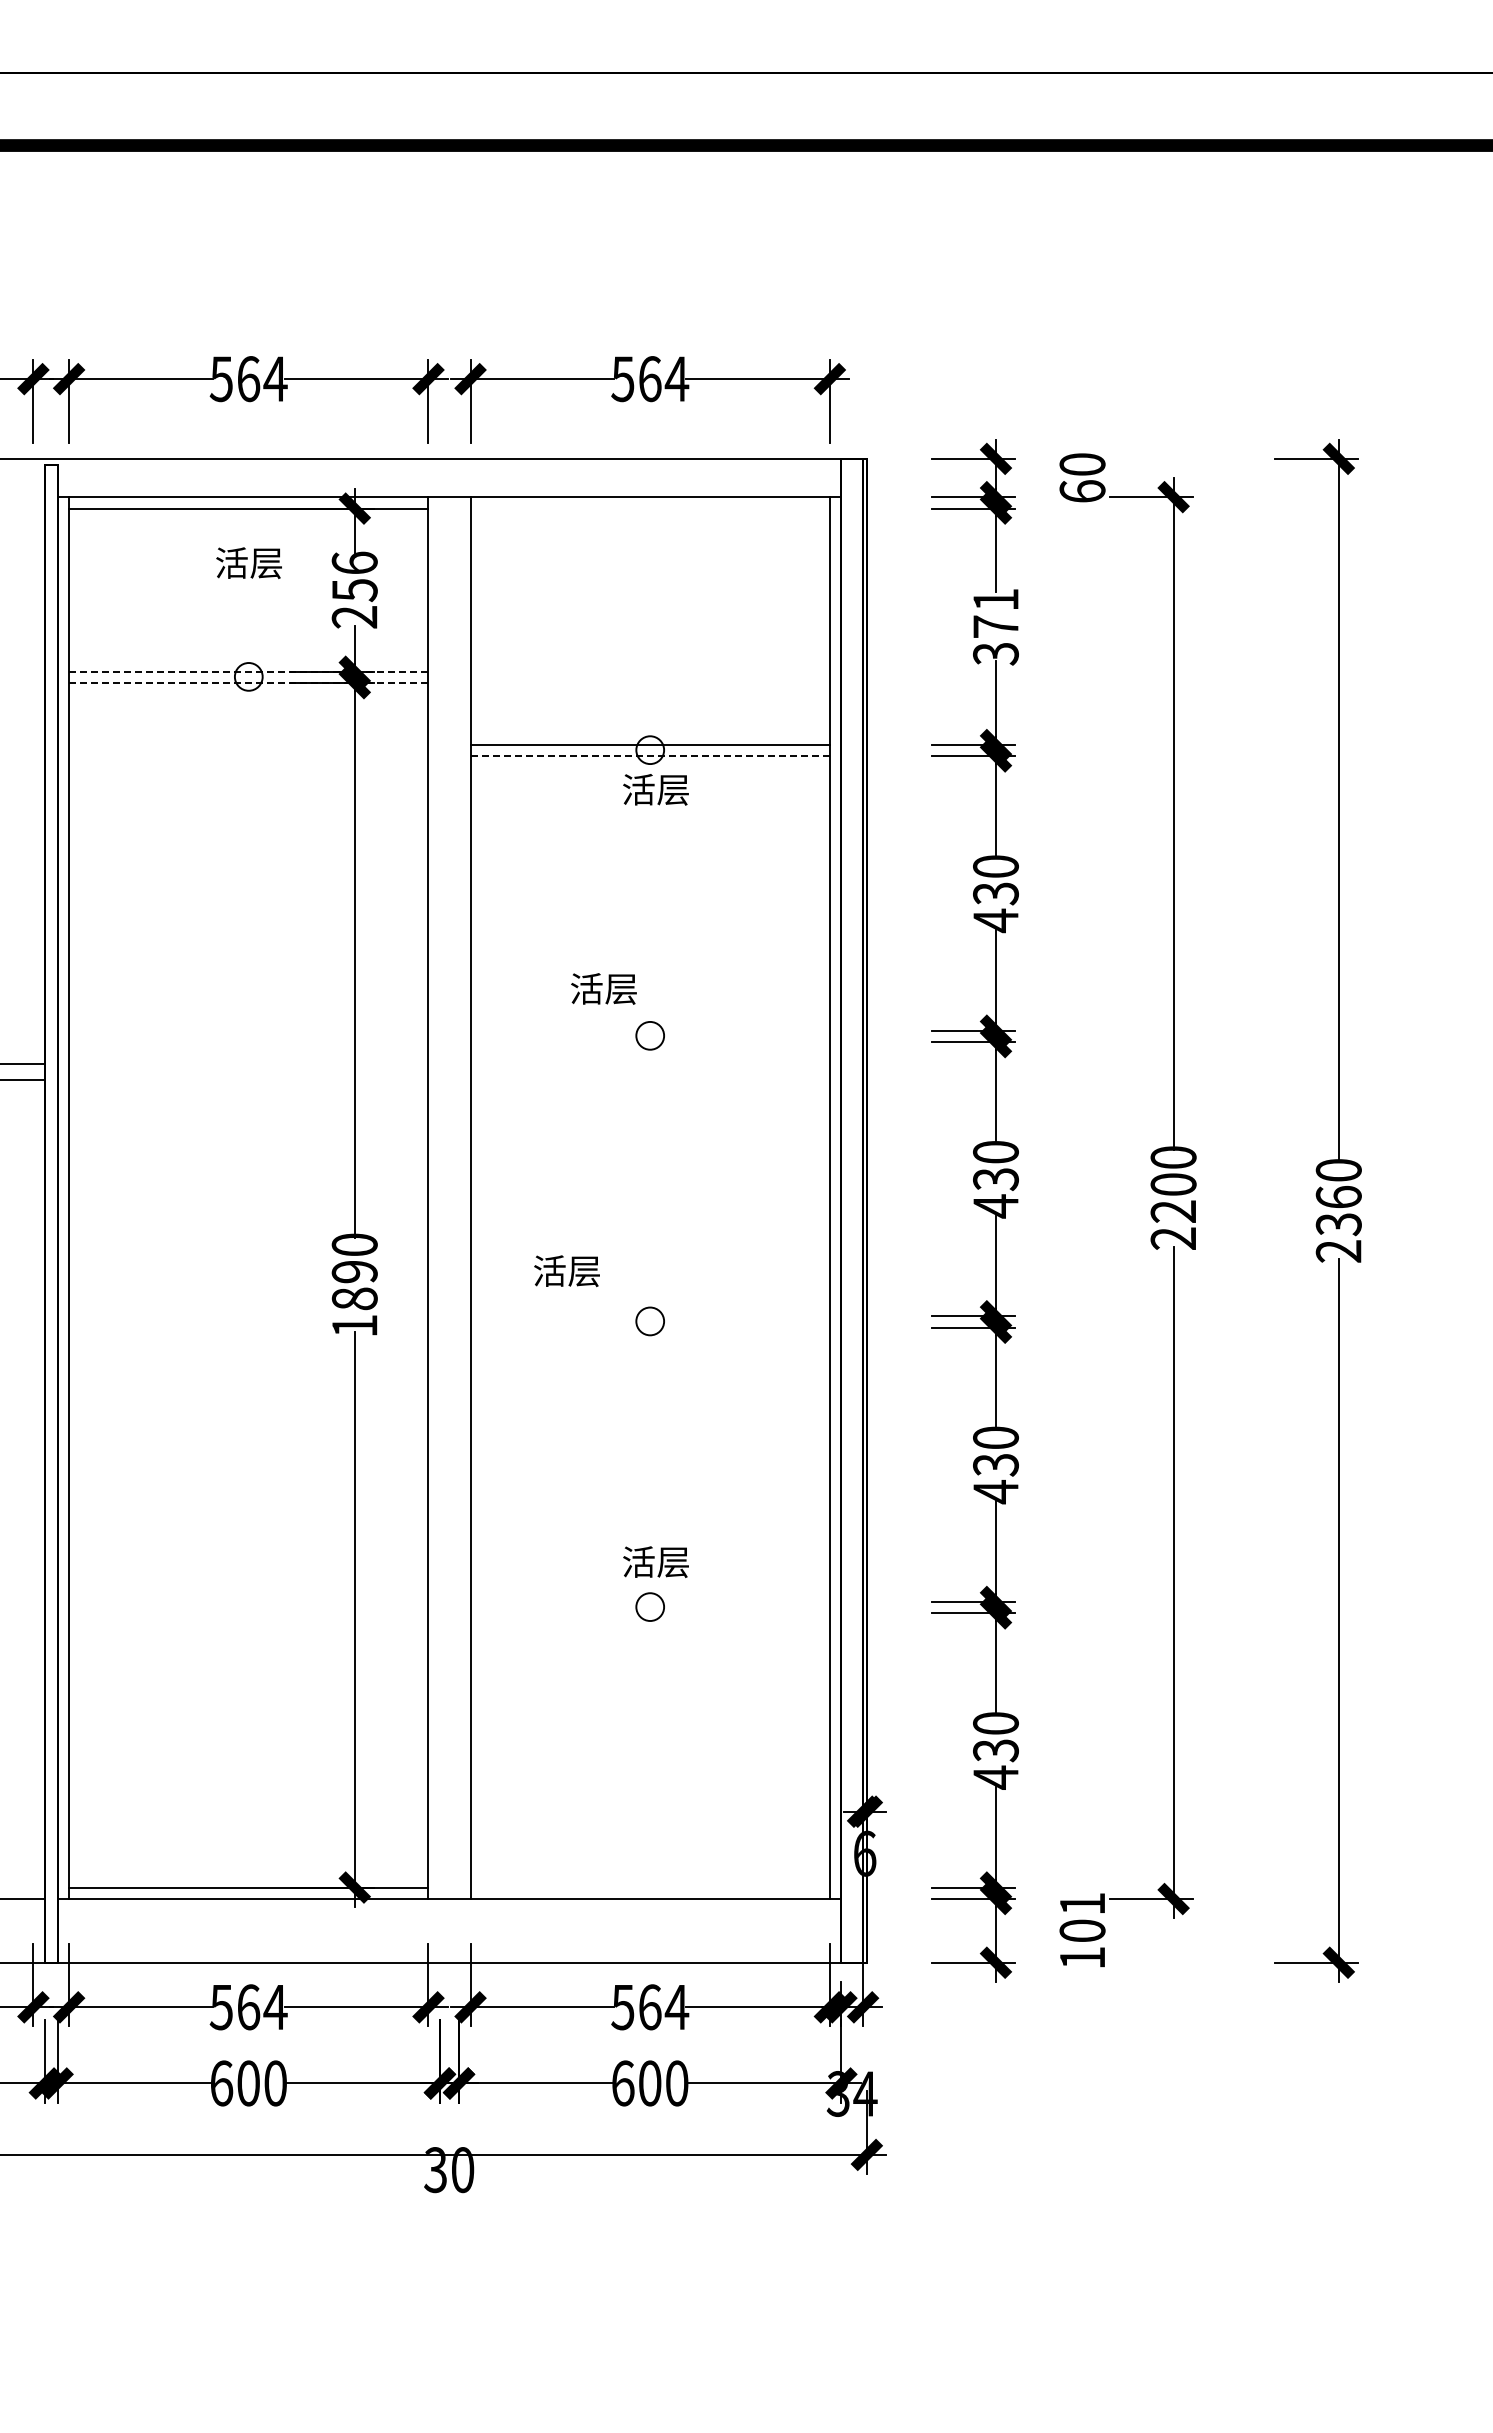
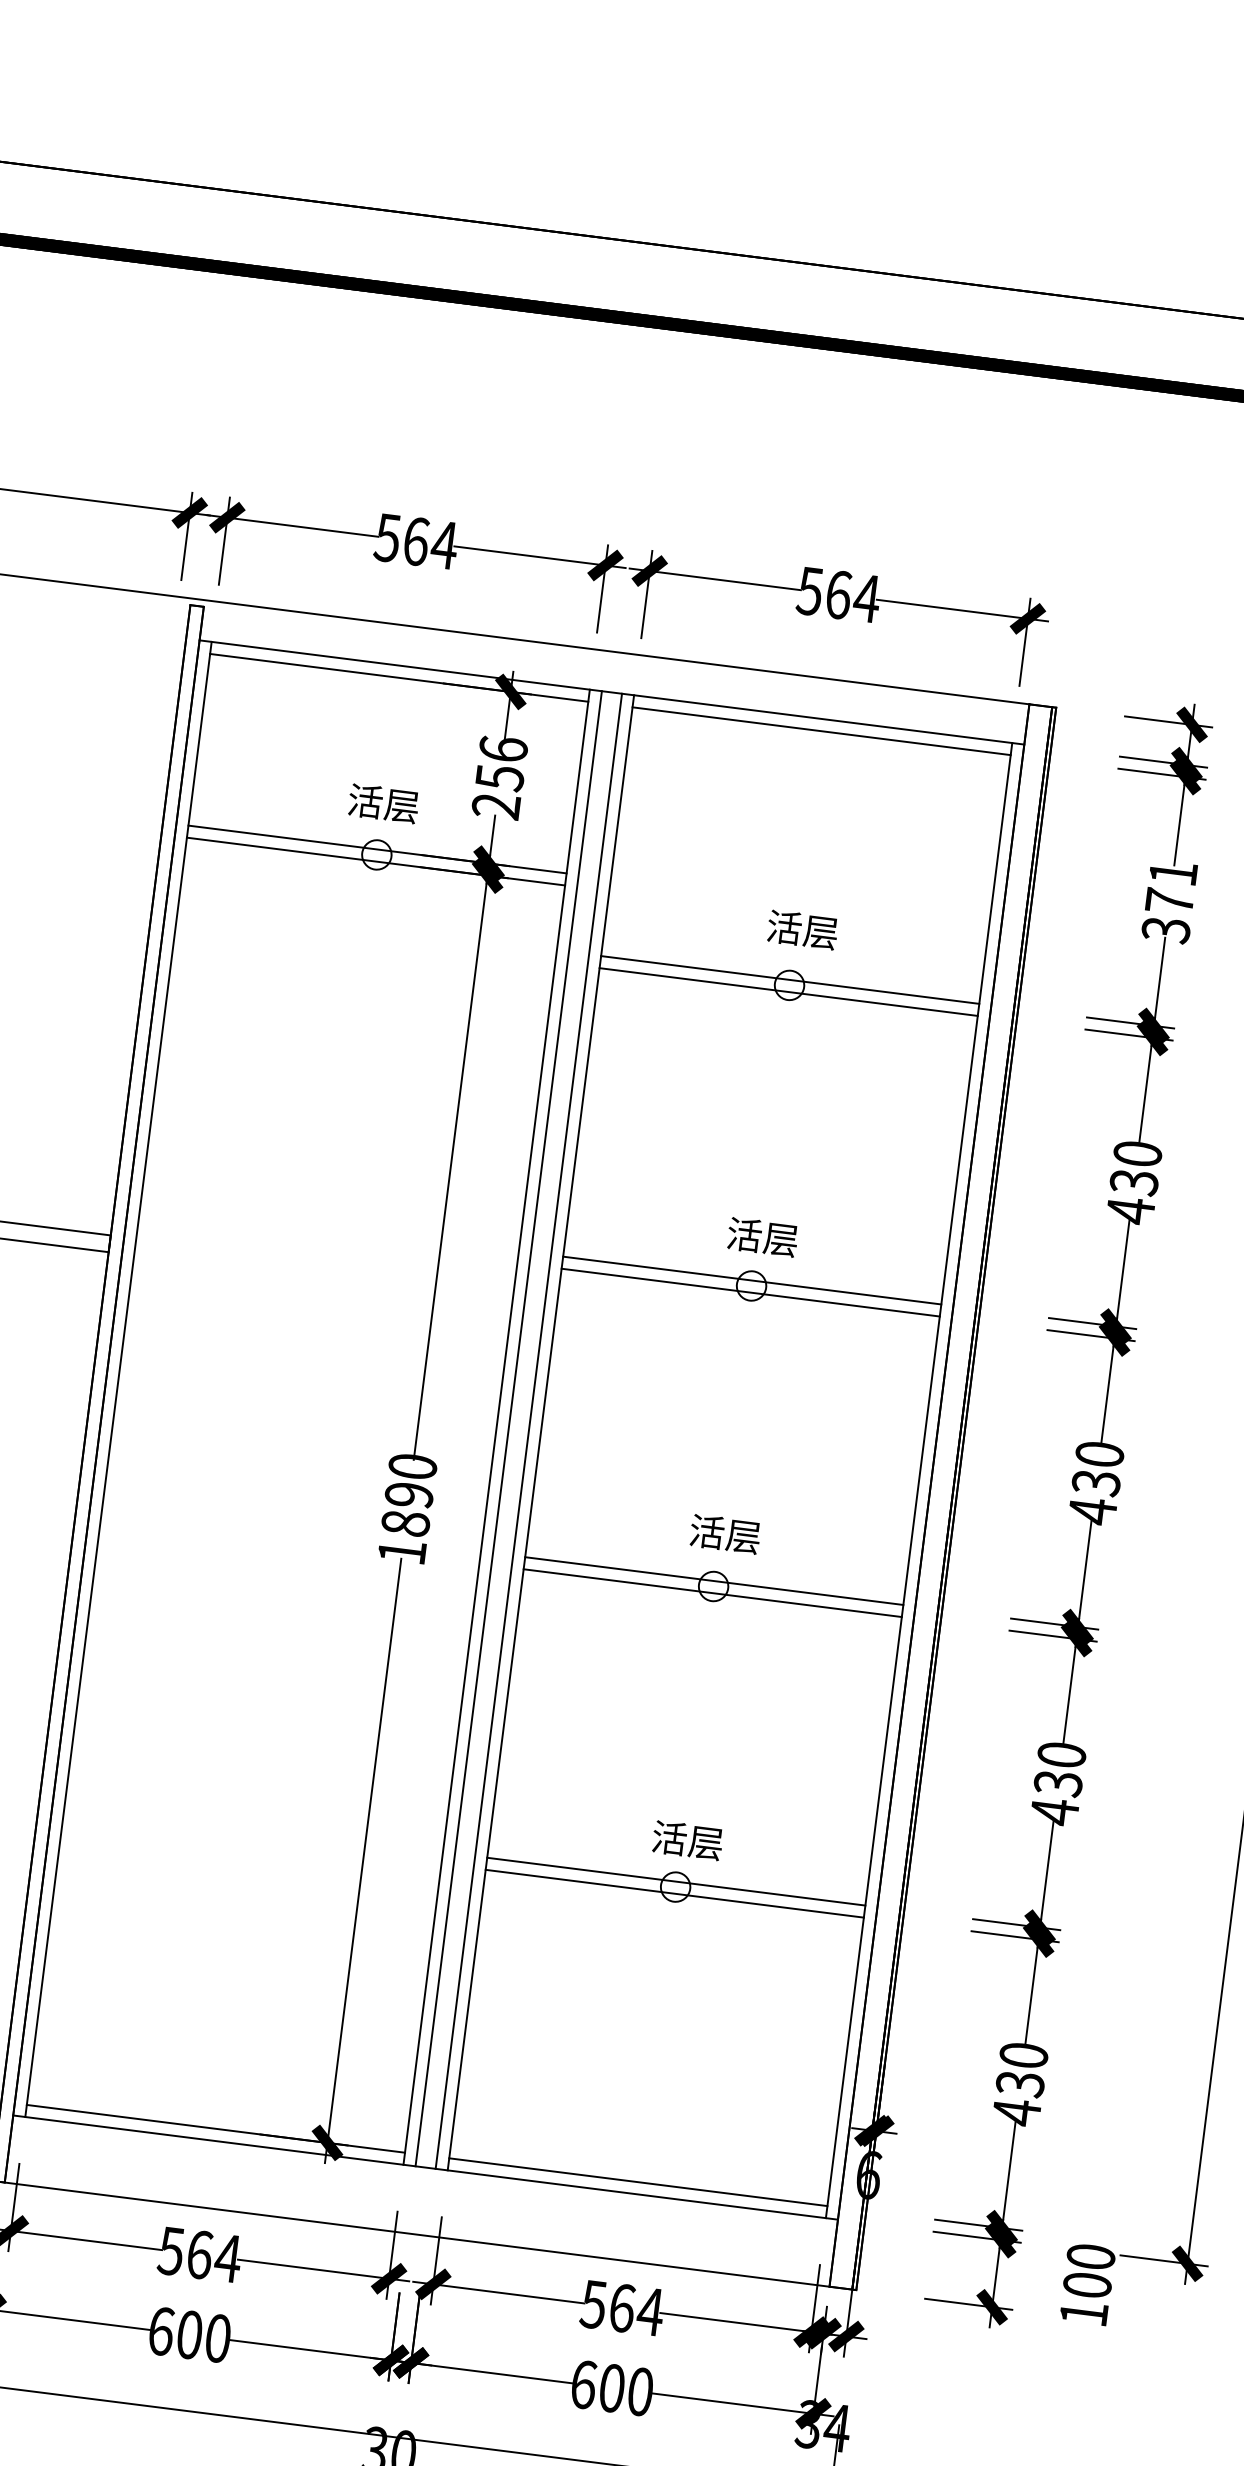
line: (649, 508) -> (820, 731), added
text: (248, 562) -> (383, 802), moved
line: (248, 671) -> (377, 849), dashed -> solid
line: (248, 683) -> (375, 861), dashed -> solid
line: (650, 756) -> (788, 992), dashed -> solid
text: (655, 789) -> (802, 929), moved
text: (603, 988) -> (762, 1236), moved
line: (649, 1030) -> (751, 1280), added
line: (649, 1042) -> (749, 1292), added
line: (439, 1198) -> (508, 1429), added
line: (459, 1198) -> (529, 1431), added
text: (566, 1271) -> (724, 1534), moved
line: (649, 1316) -> (713, 1581), added
line: (649, 1327) -> (712, 1592), added
line: (649, 1601) -> (675, 1881), added
line: (649, 1613) -> (673, 1893), added
line: (649, 1887) -> (637, 2182), added
text: (1082, 1903) -> (1091, 2256), 101 -> 100

